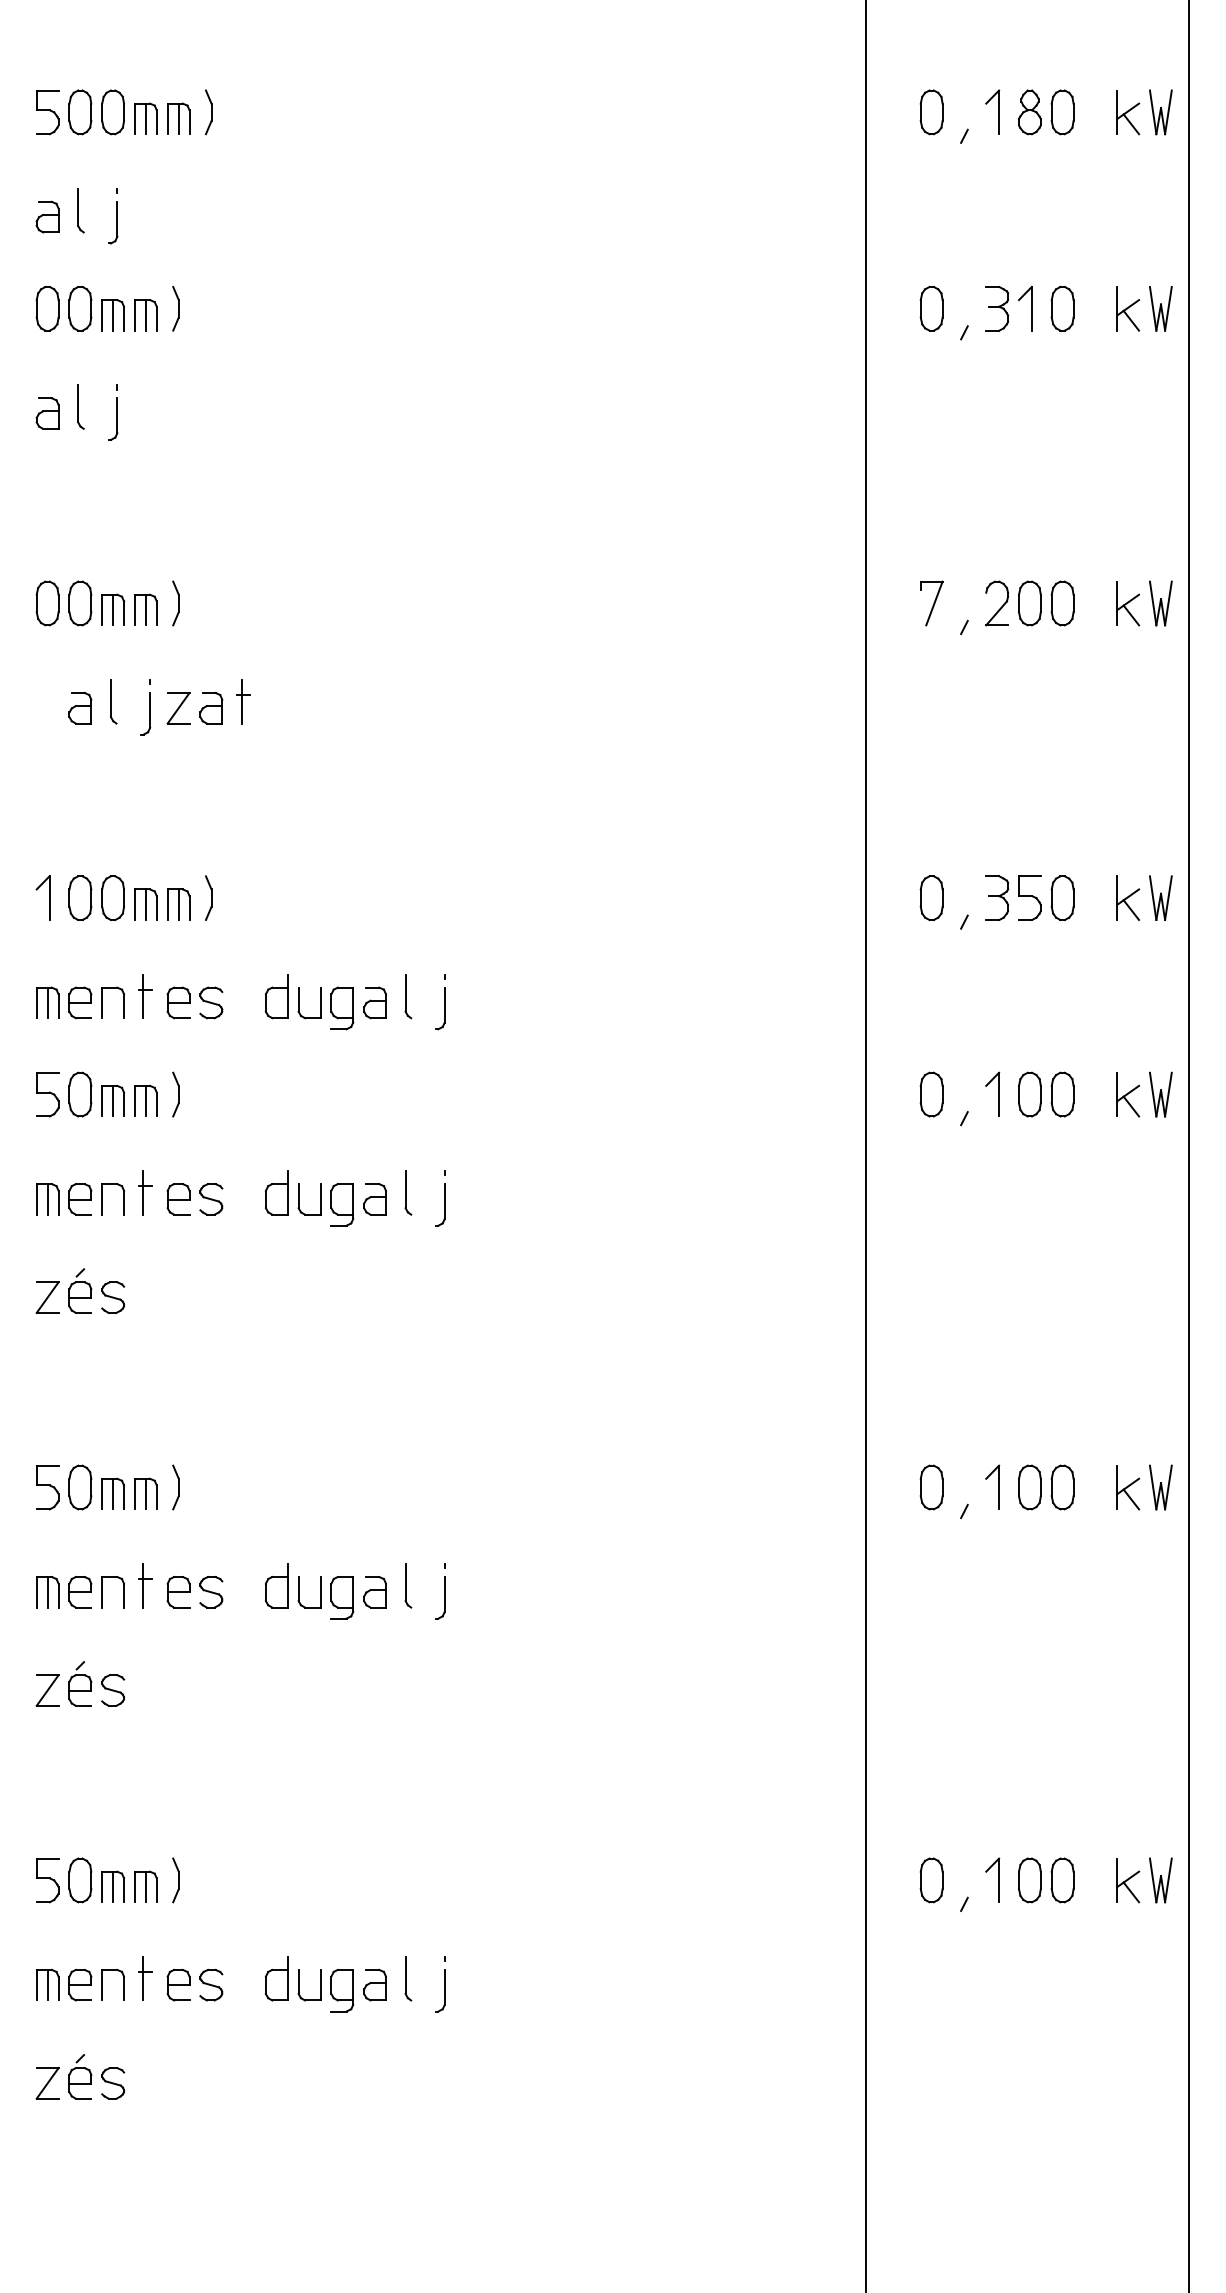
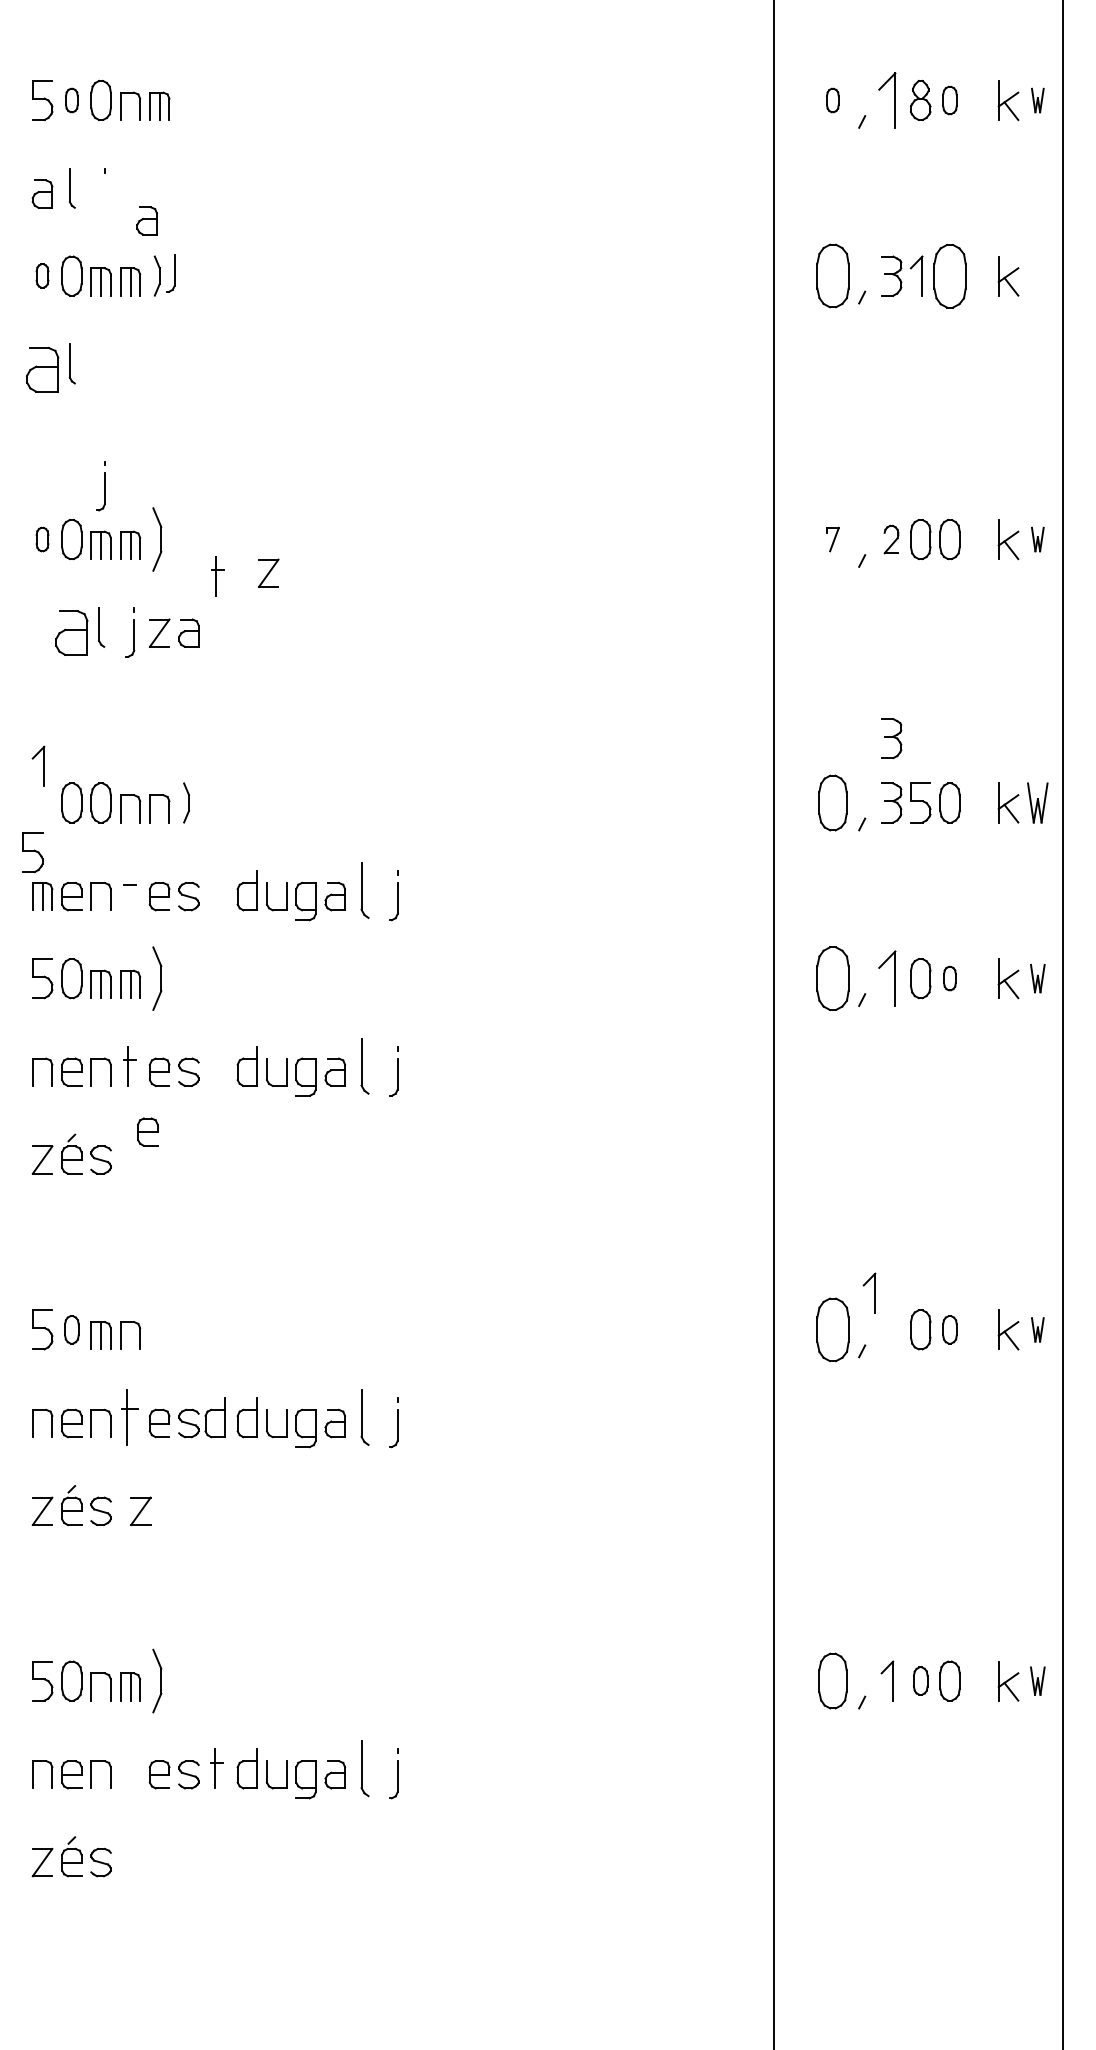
part: (992, 111) -> (887, 99), size x1.4
part: (80, 112) -> (71, 100), size x0.6
part: (208, 112) -> (186, 100), removed
part: (931, 112) -> (832, 100), size x0.6
part: (1062, 112) -> (949, 100), size x0.7
part: (1160, 112) -> (1037, 100), size x0.6
line: (146, 118) -> (130, 105), removed
part: (113, 222) -> (171, 273), moved
part: (164, 246) -> (147, 220), added
part: (47, 308) -> (42, 275), size x0.6
part: (931, 308) -> (832, 275), size x1.6
part: (1062, 308) -> (949, 275), size x1.6
part: (1160, 308) -> (1037, 275), removed
part: (113, 412) -> (101, 485), moved
part: (47, 413) -> (42, 369), size x1.6
part: (47, 603) -> (42, 539), size x0.6
part: (175, 603) -> (156, 539), size x1.6
part: (931, 603) -> (832, 539), size x0.6
part: (997, 603) -> (891, 539), size x0.7
part: (1160, 603) -> (1037, 539), size x0.6
part: (300, 640) -> (268, 572), added
part: (243, 701) -> (217, 576), moved
part: (80, 708) -> (71, 633), size x1.6
part: (997, 825) -> (891, 738), added
part: (49, 897) -> (44, 765), moved
part: (931, 897) -> (832, 802), size x1.4
line: (146, 904) -> (130, 808), removed
line: (178, 904) -> (159, 808), removed
part: (36, 953) -> (32, 852), added
line: (143, 996) -> (128, 890), removed
part: (408, 996) -> (365, 890), size x1.4
part: (992, 1093) -> (887, 977), size x1.4
part: (175, 1094) -> (156, 978), size x1.6
part: (931, 1094) -> (832, 978), size x1.6
part: (1062, 1094) -> (949, 978), size x0.6
part: (1160, 1094) -> (1037, 978), size x0.7
part: (408, 1192) -> (365, 1066), size x1.4
line: (47, 1199) -> (42, 1072), removed
part: (165, 1266) -> (147, 1132), added
part: (992, 1486) -> (869, 1292), moved
part: (80, 1487) -> (71, 1329), size x0.7
part: (175, 1487) -> (156, 1329), removed
part: (931, 1487) -> (832, 1329), size x1.6
part: (1062, 1487) -> (949, 1329), size x0.7
part: (1160, 1487) -> (1037, 1329), size x0.6
line: (146, 1493) -> (130, 1335), removed
part: (145, 1585) -> (130, 1417), size x1.4
part: (240, 1585) -> (214, 1417), added
part: (408, 1585) -> (365, 1417), size x1.4
line: (47, 1592) -> (42, 1423), removed
part: (157, 1690) -> (140, 1511), added
part: (175, 1880) -> (156, 1681), size x1.6
part: (931, 1880) -> (832, 1681), size x1.4
part: (1029, 1880) -> (920, 1681), size x0.7
part: (1160, 1880) -> (1037, 1681), size x0.7
line: (113, 1886) -> (101, 1686), removed
part: (145, 1978) -> (216, 1768), moved
part: (408, 1978) -> (365, 1768), size x1.4
line: (47, 1984) -> (42, 1774), removed

